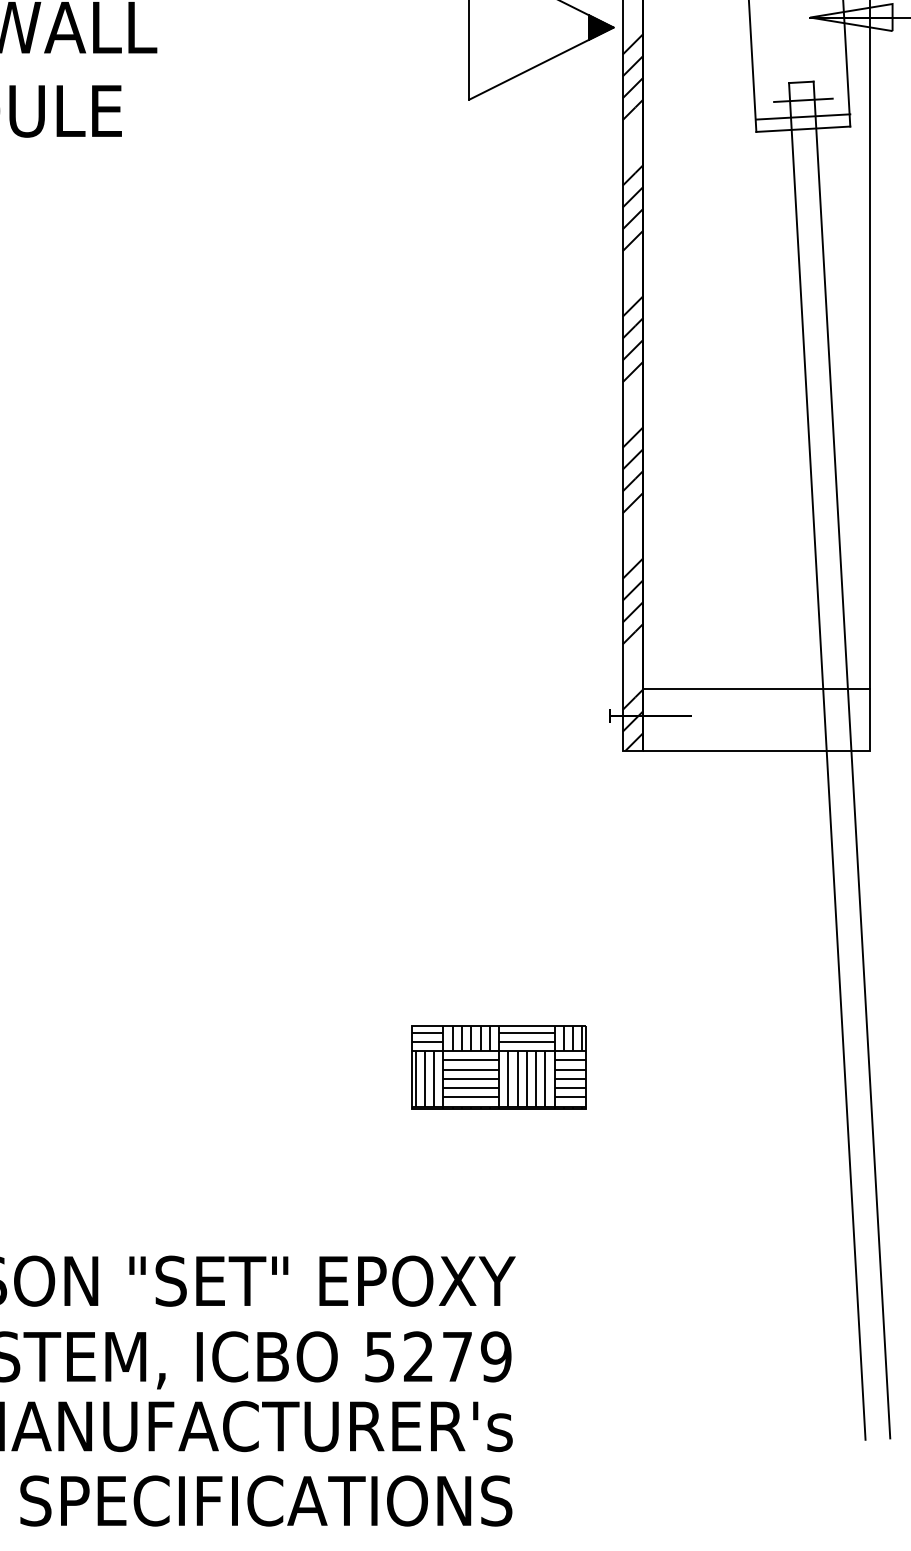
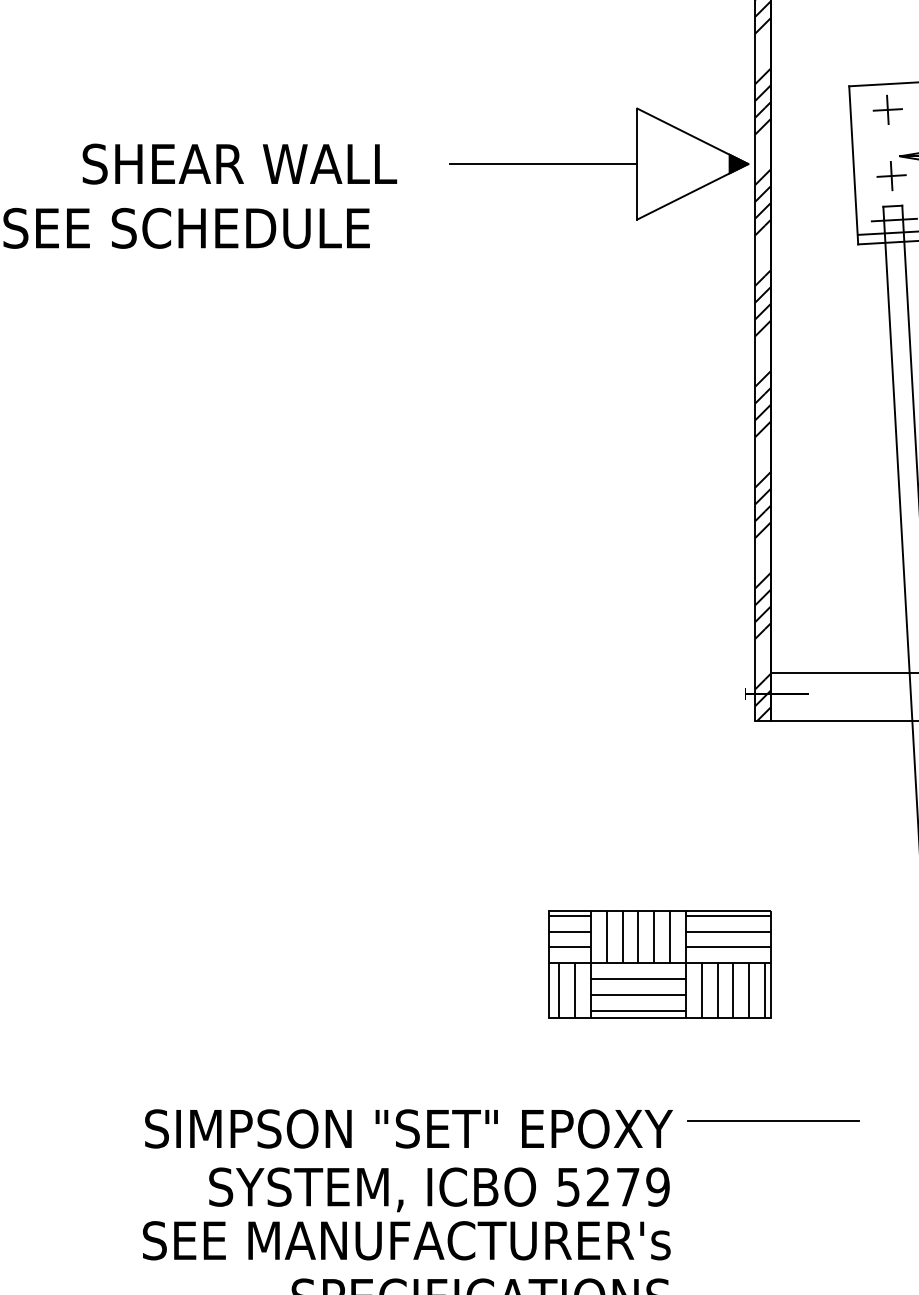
line: (347, 28) -> (543, 164), added
part: (799, 43) -> (891, 176), added
part: (498, 1067) -> (659, 964), size x1.67
line: (646, 1270) -> (773, 1120), added

